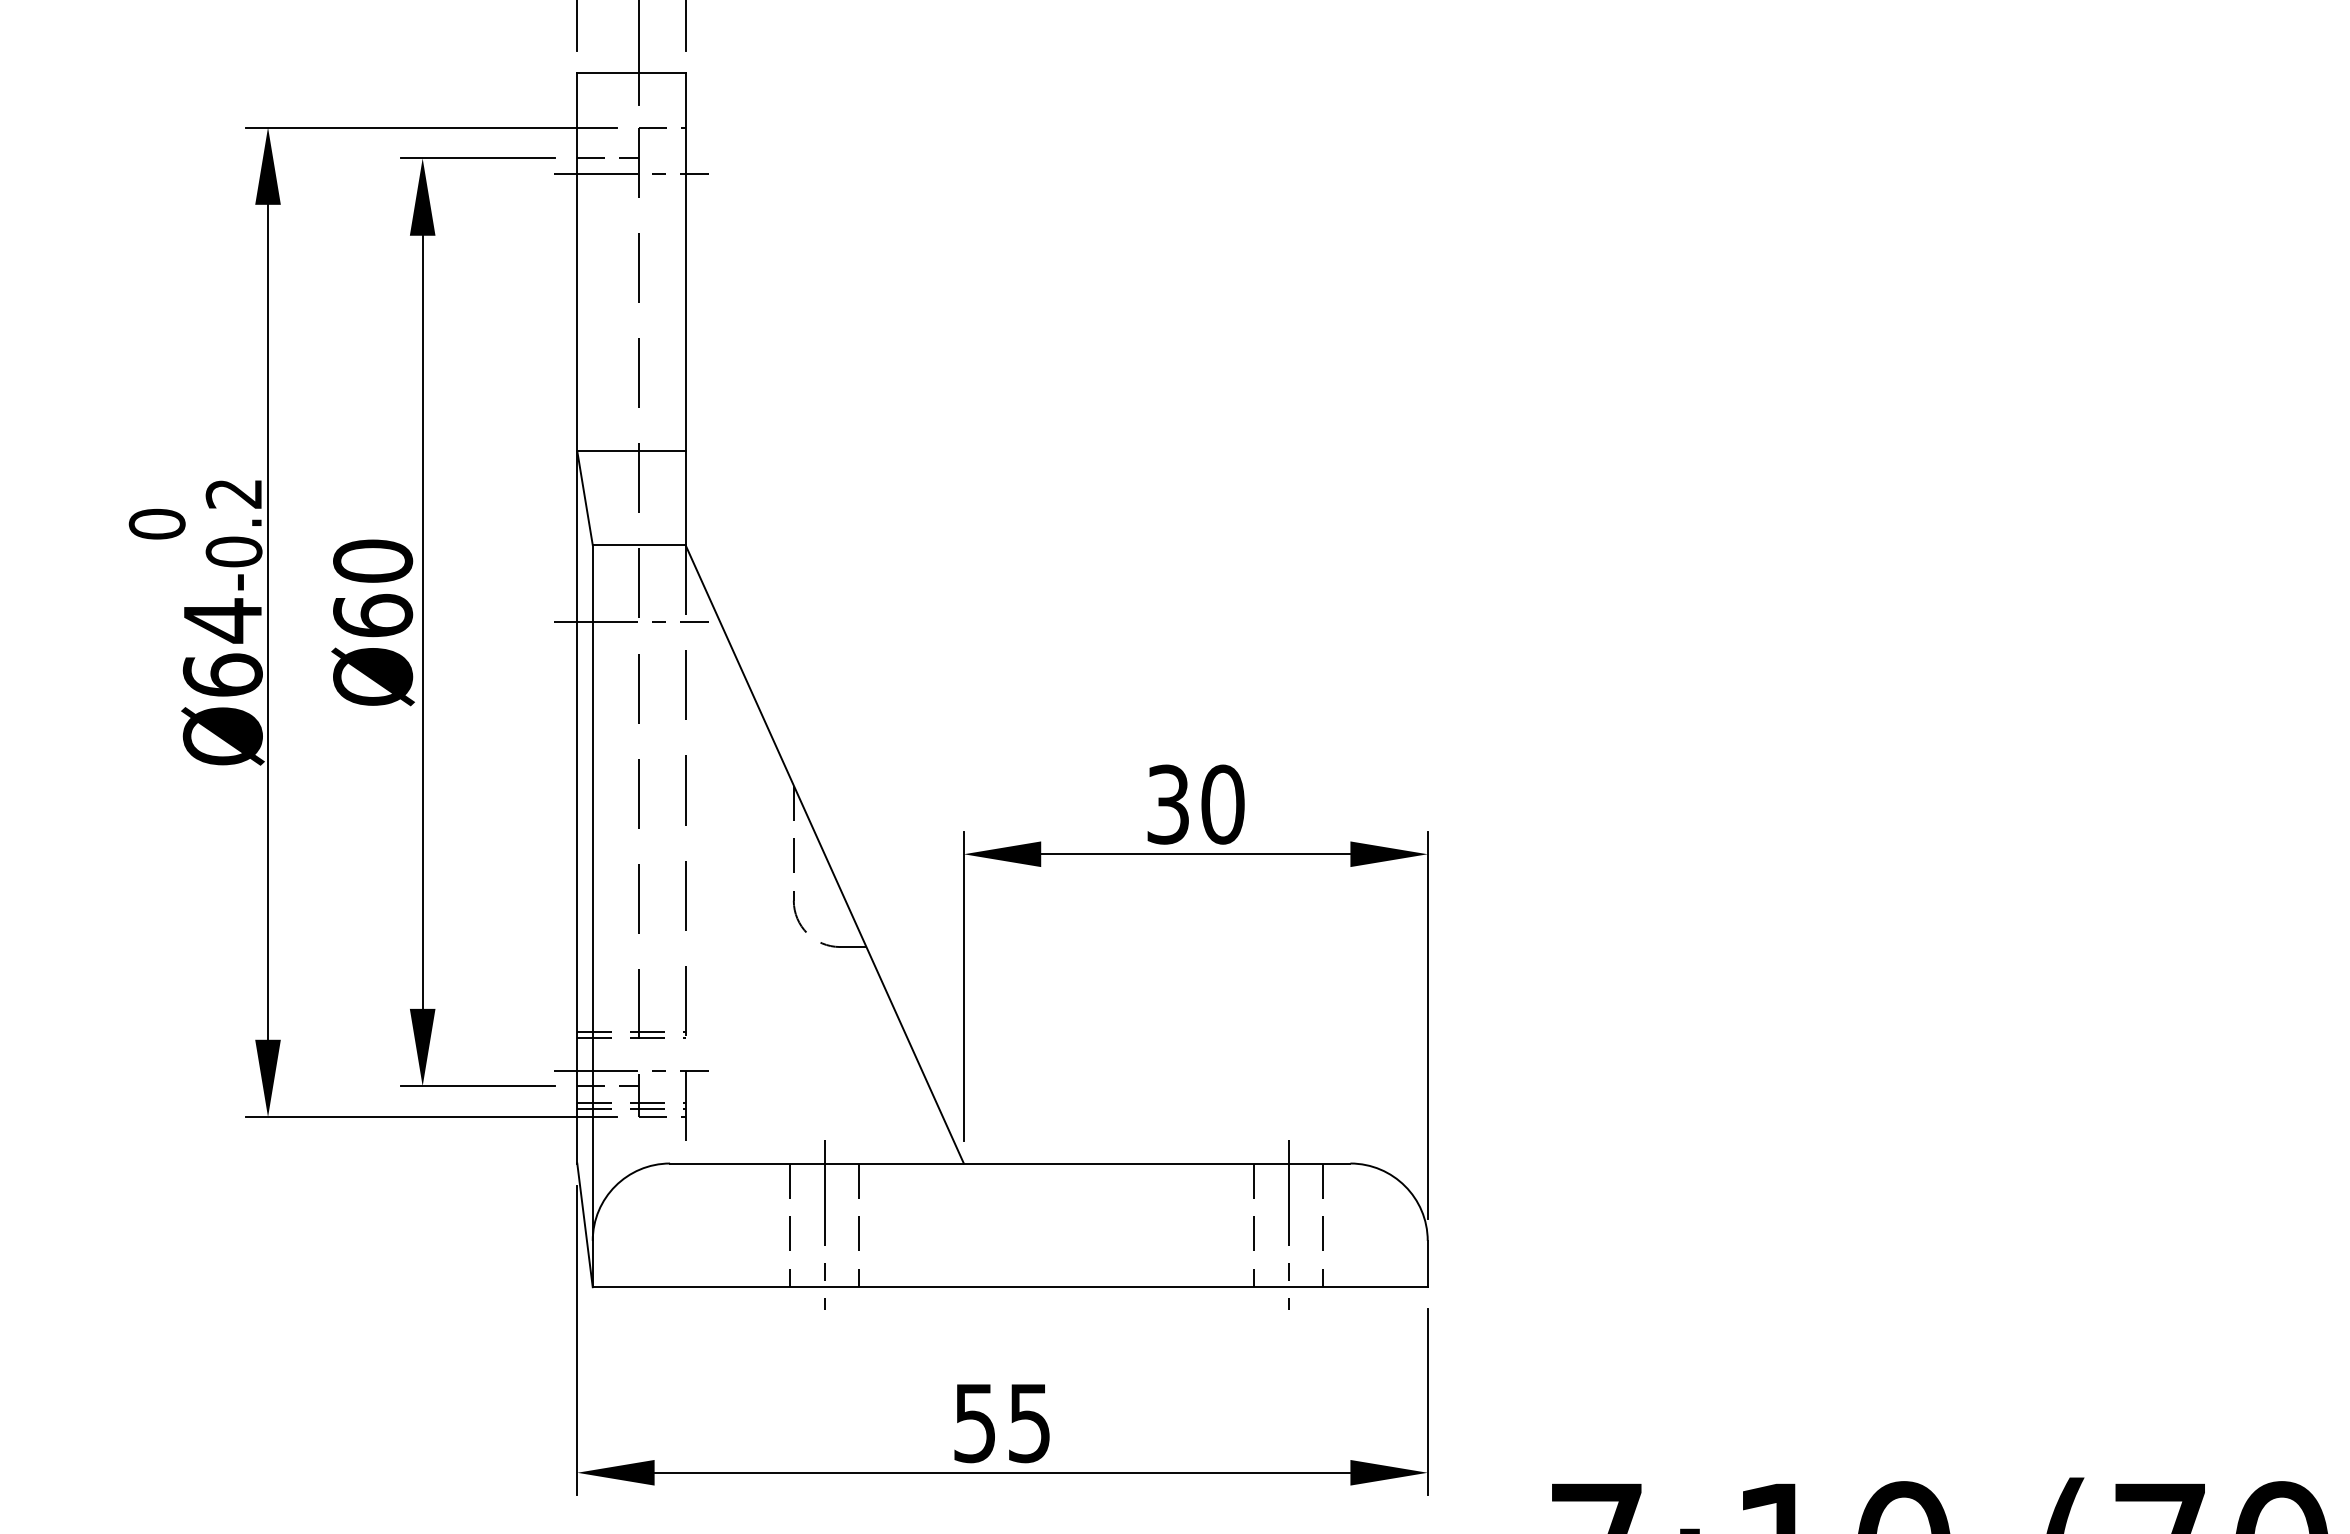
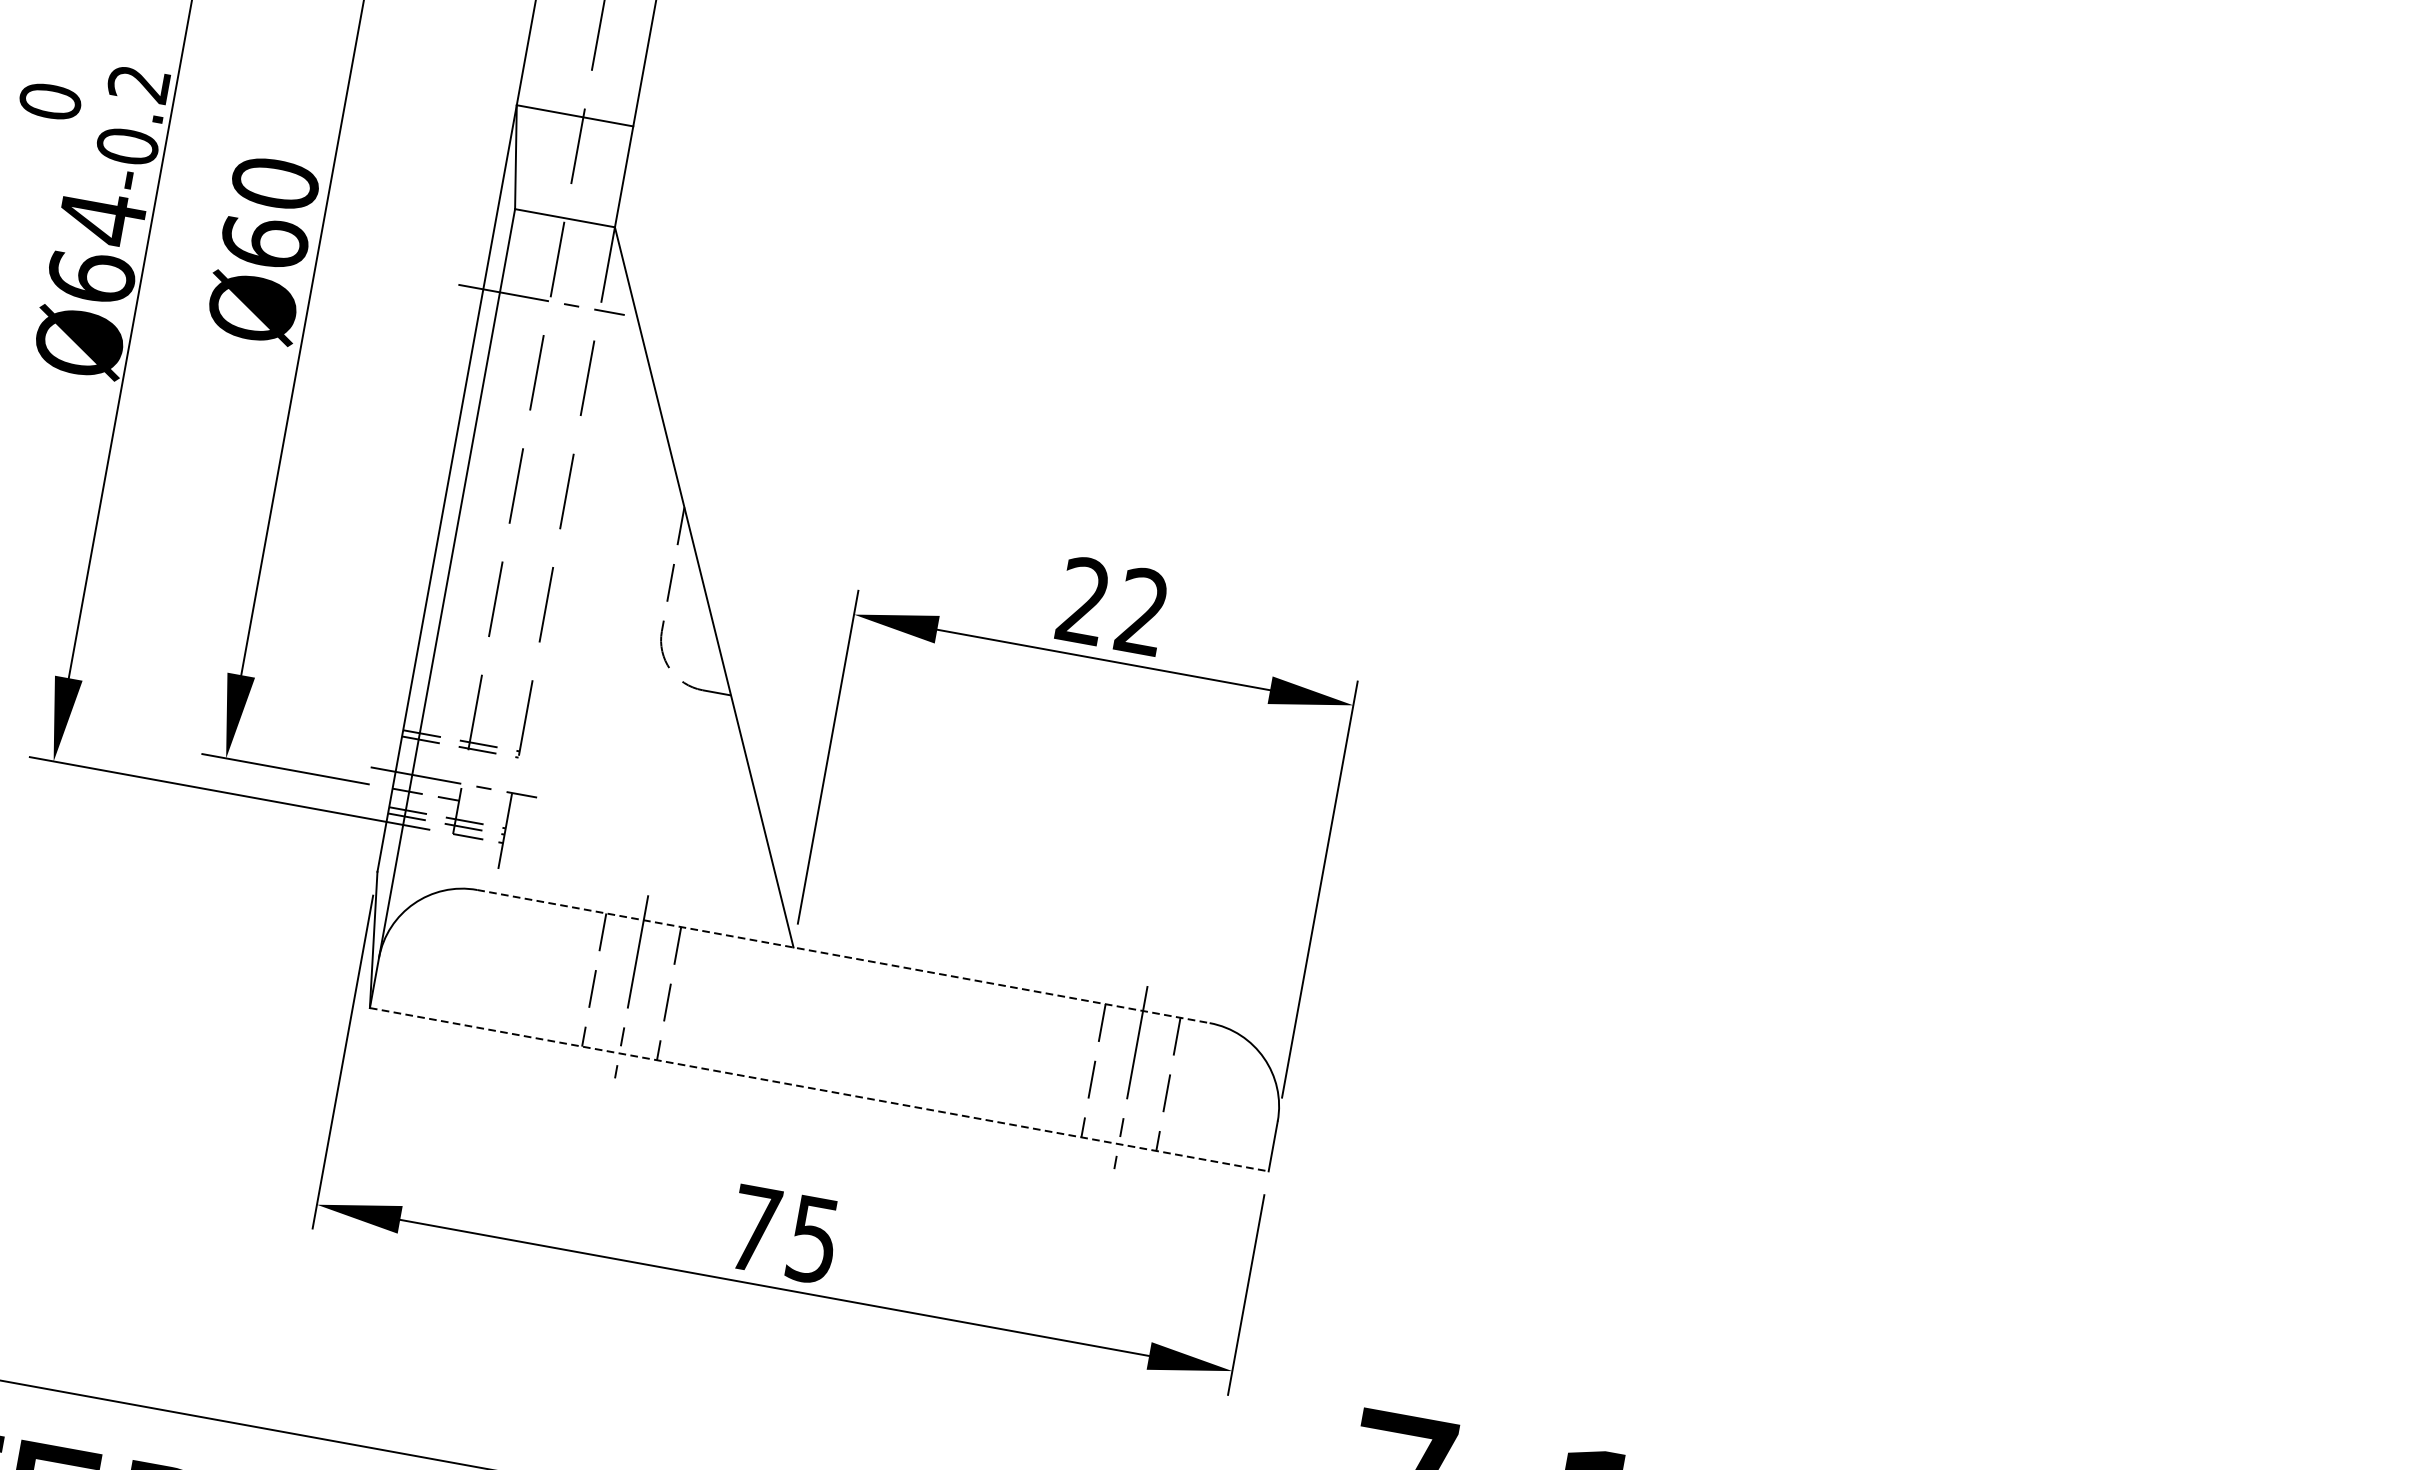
text: (1195, 804) -> (1113, 606), 30 -> 22
line: (1010, 1163) -> (843, 956), solid -> dashed
line: (1010, 1287) -> (819, 1090), solid -> dashed
text: (974, 1423) -> (754, 1229), 55 -> 75

